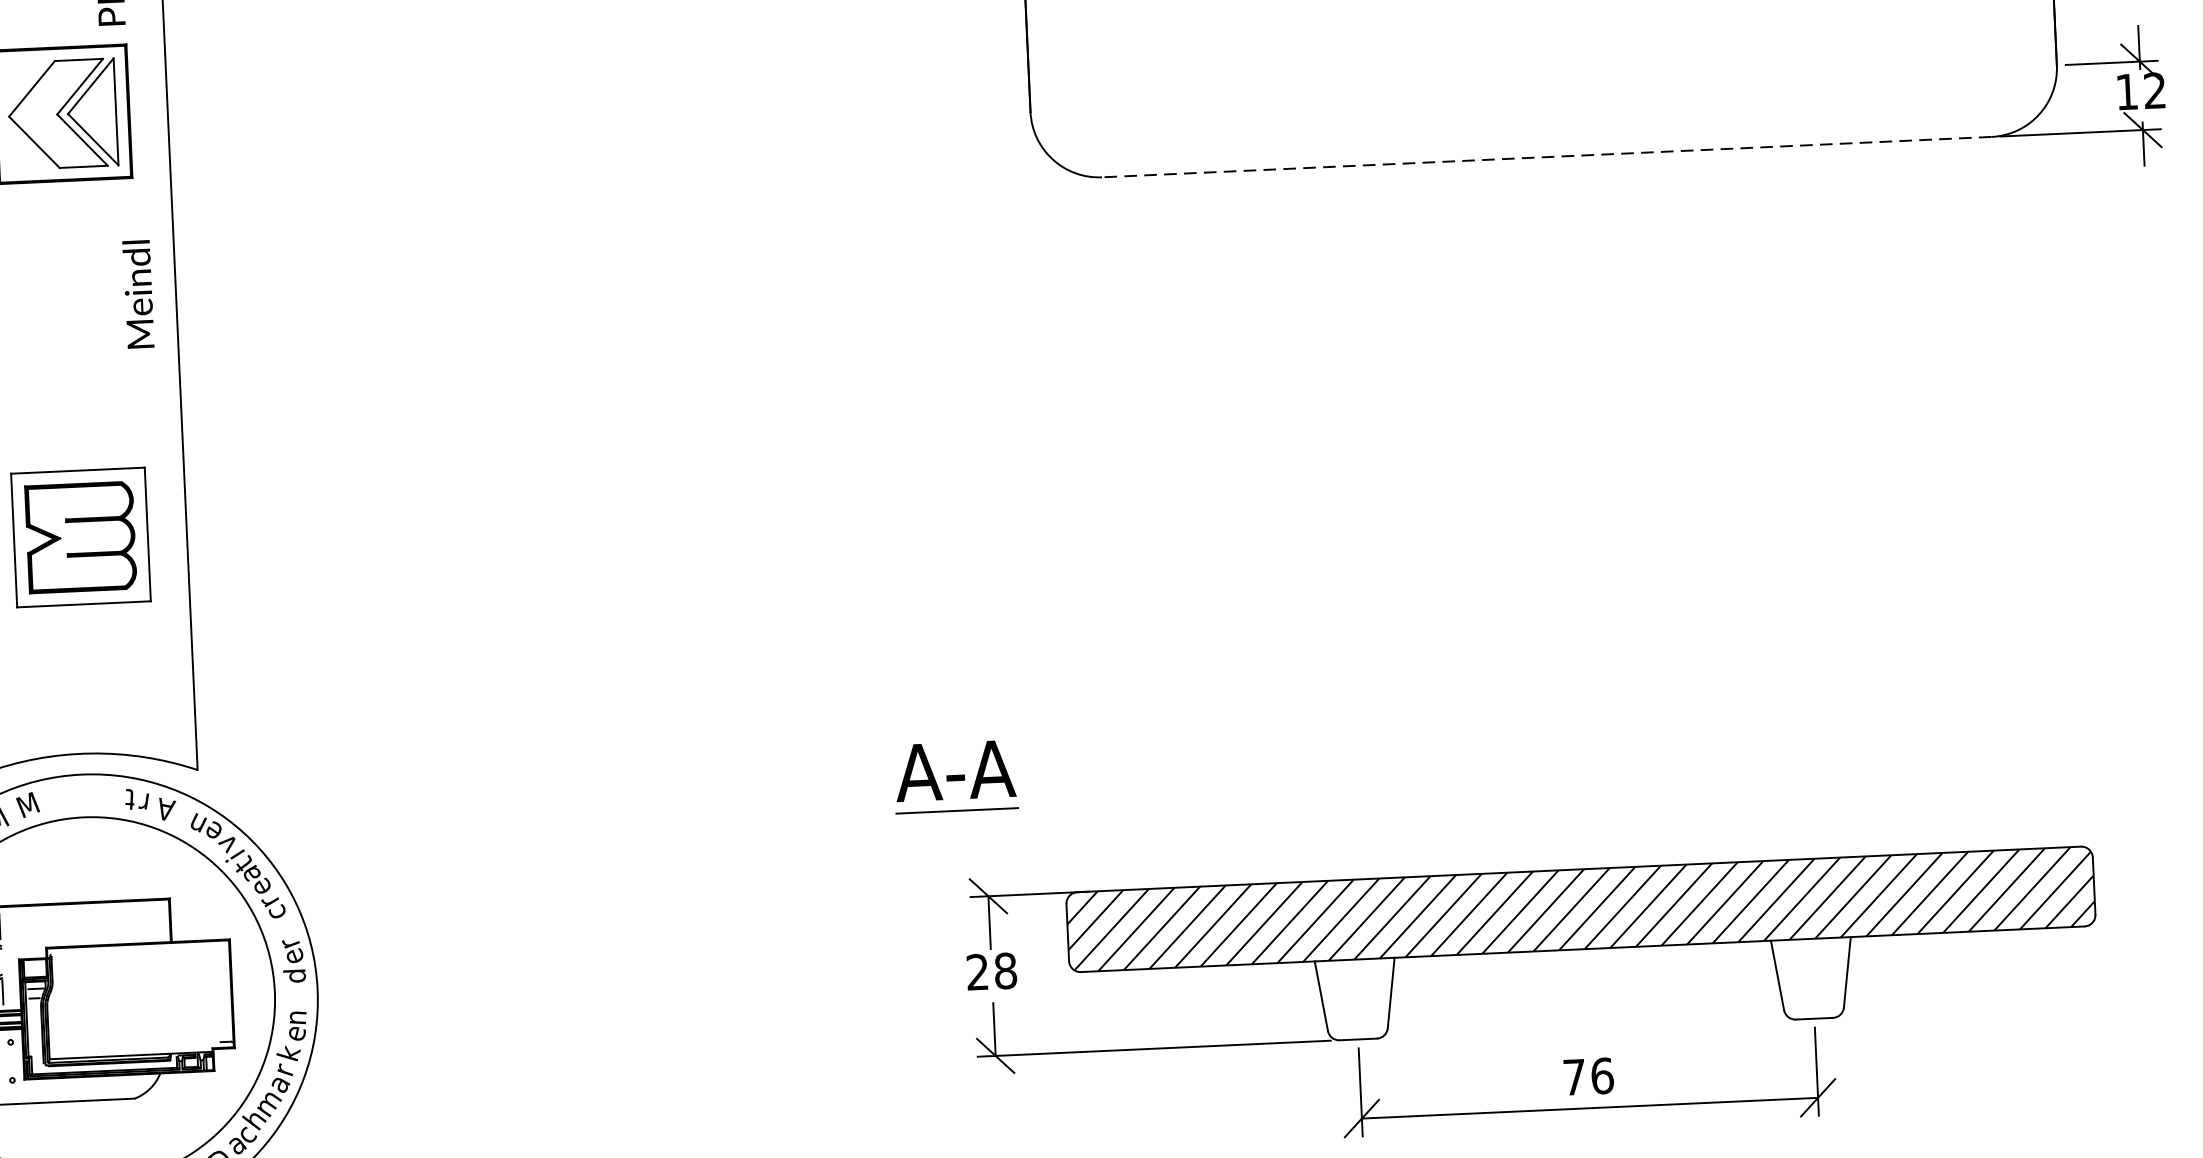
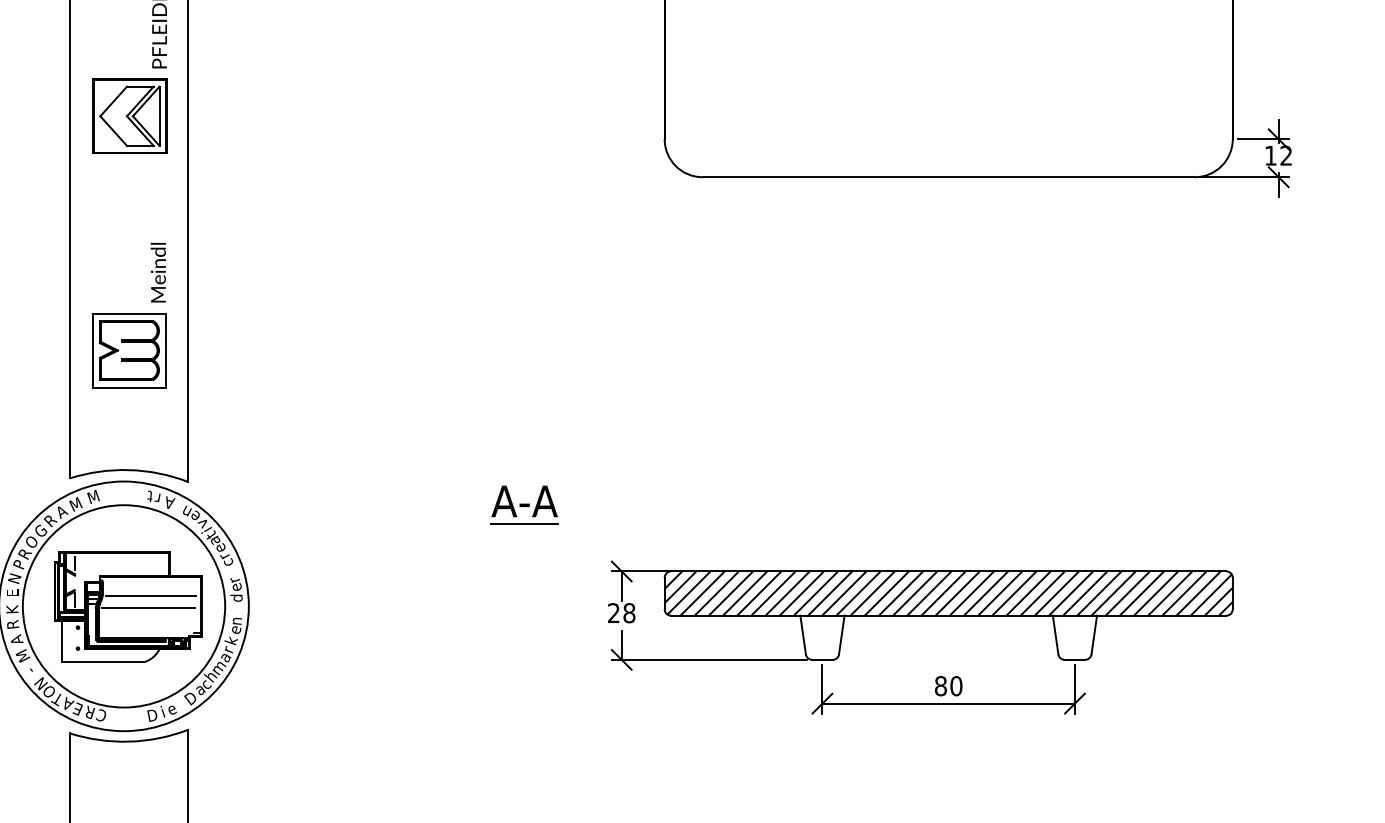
line: (1546, 157) -> (948, 177), dashed -> solid
text: (136, 294) -> (157, 272), moved
part: (955, 776) -> (524, 504), moved
line: (139, 978) -> (150, 595), added
line: (136, 1000) -> (148, 607), added
text: (1588, 1077) -> (948, 686), 76 -> 80

